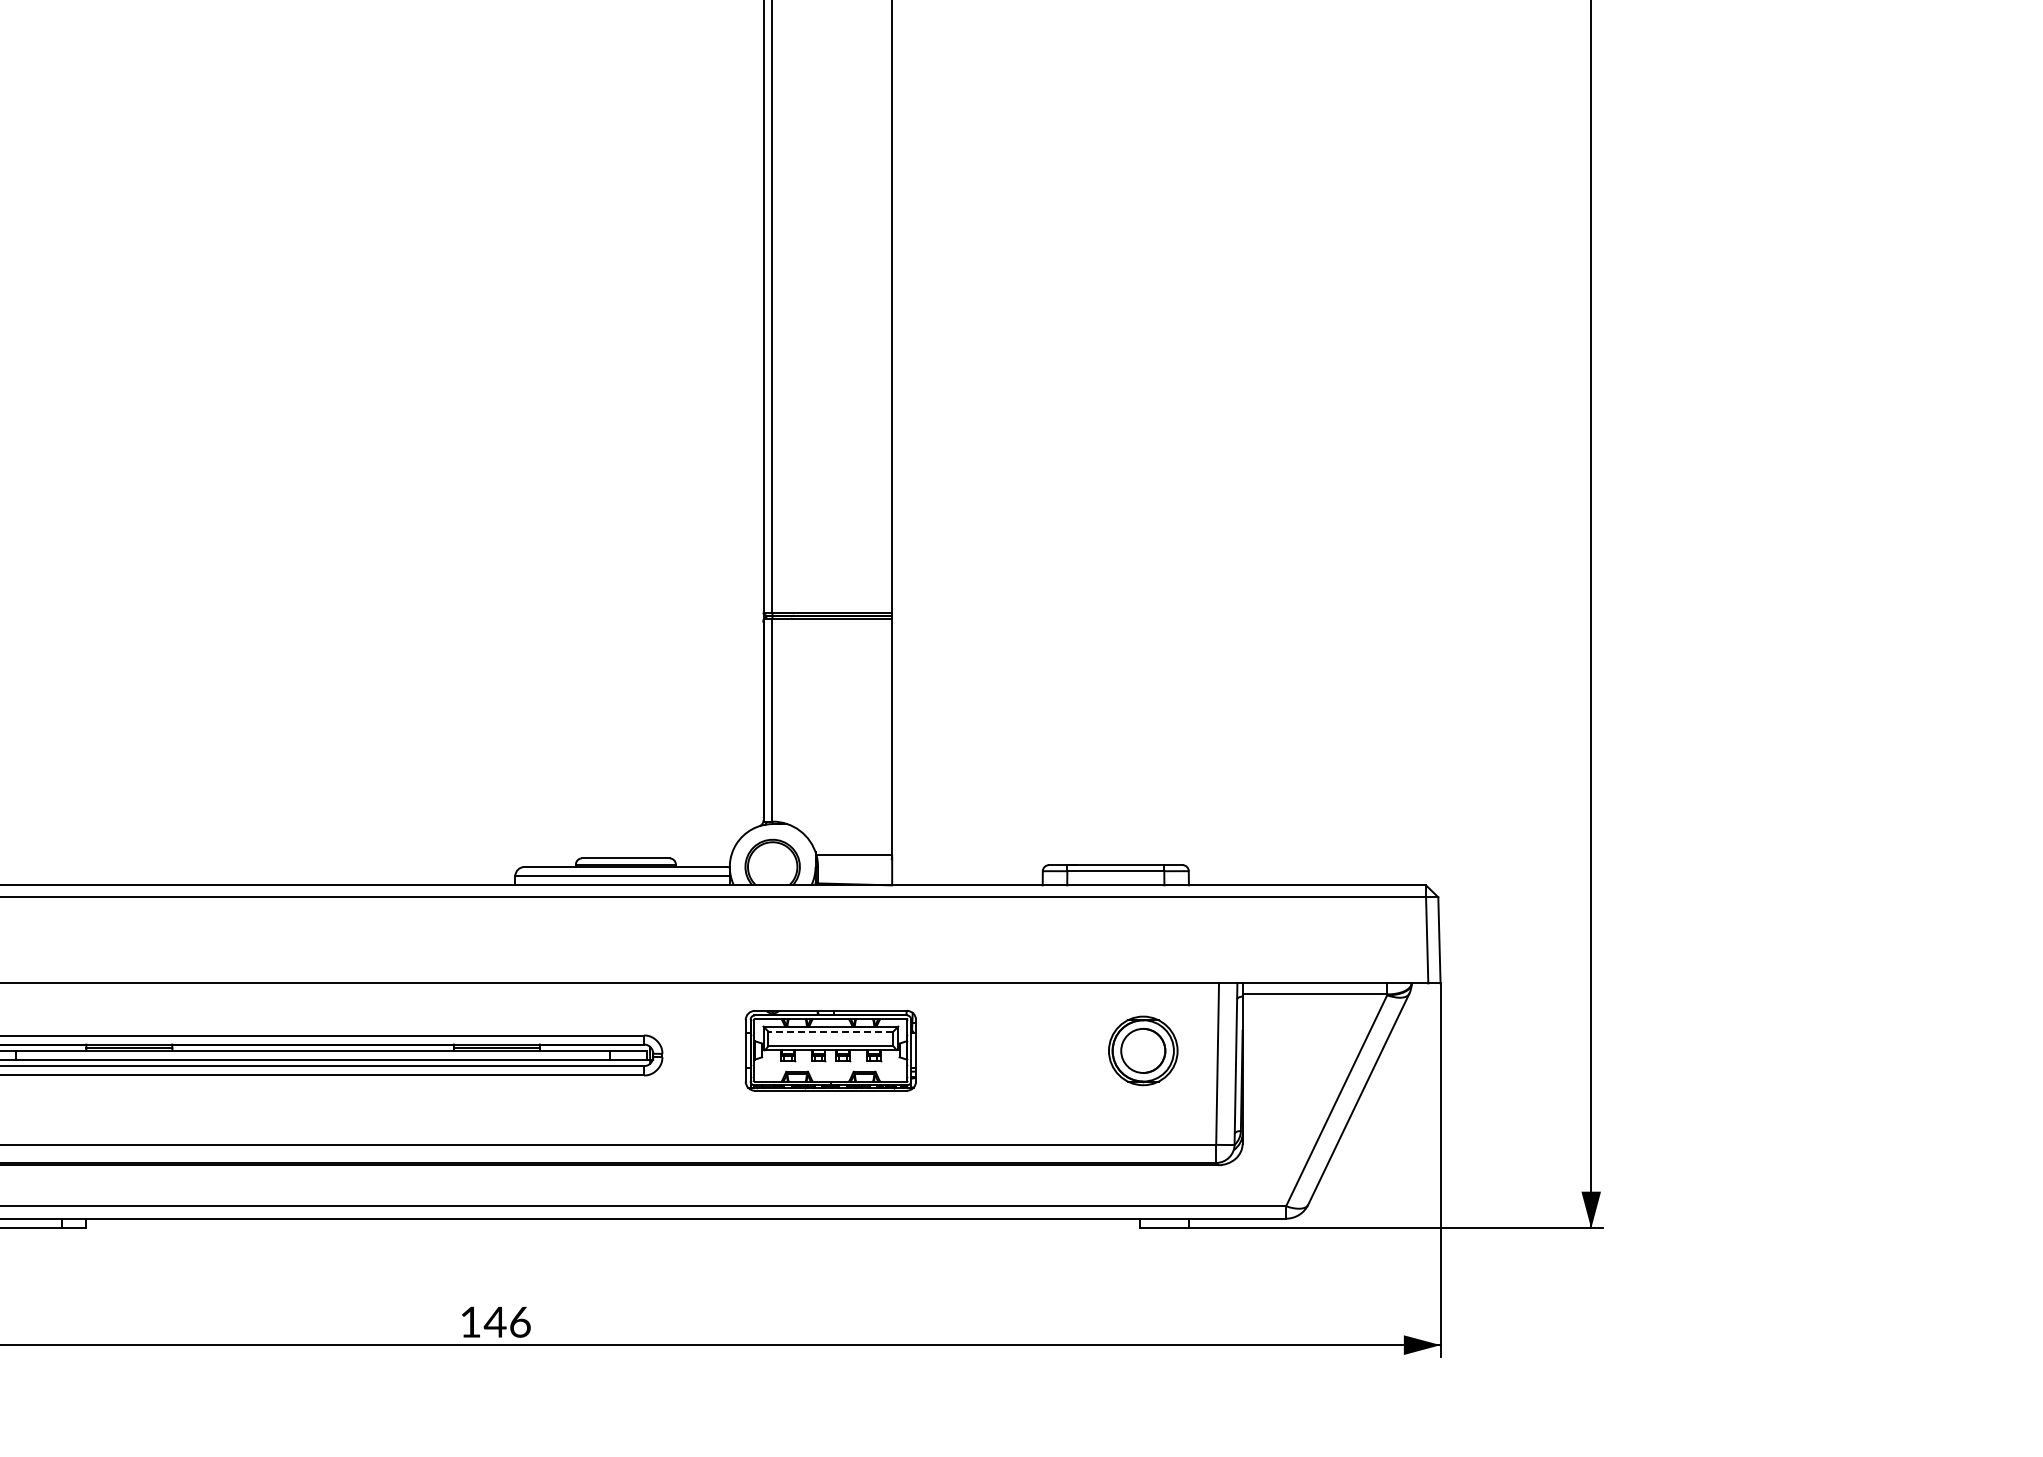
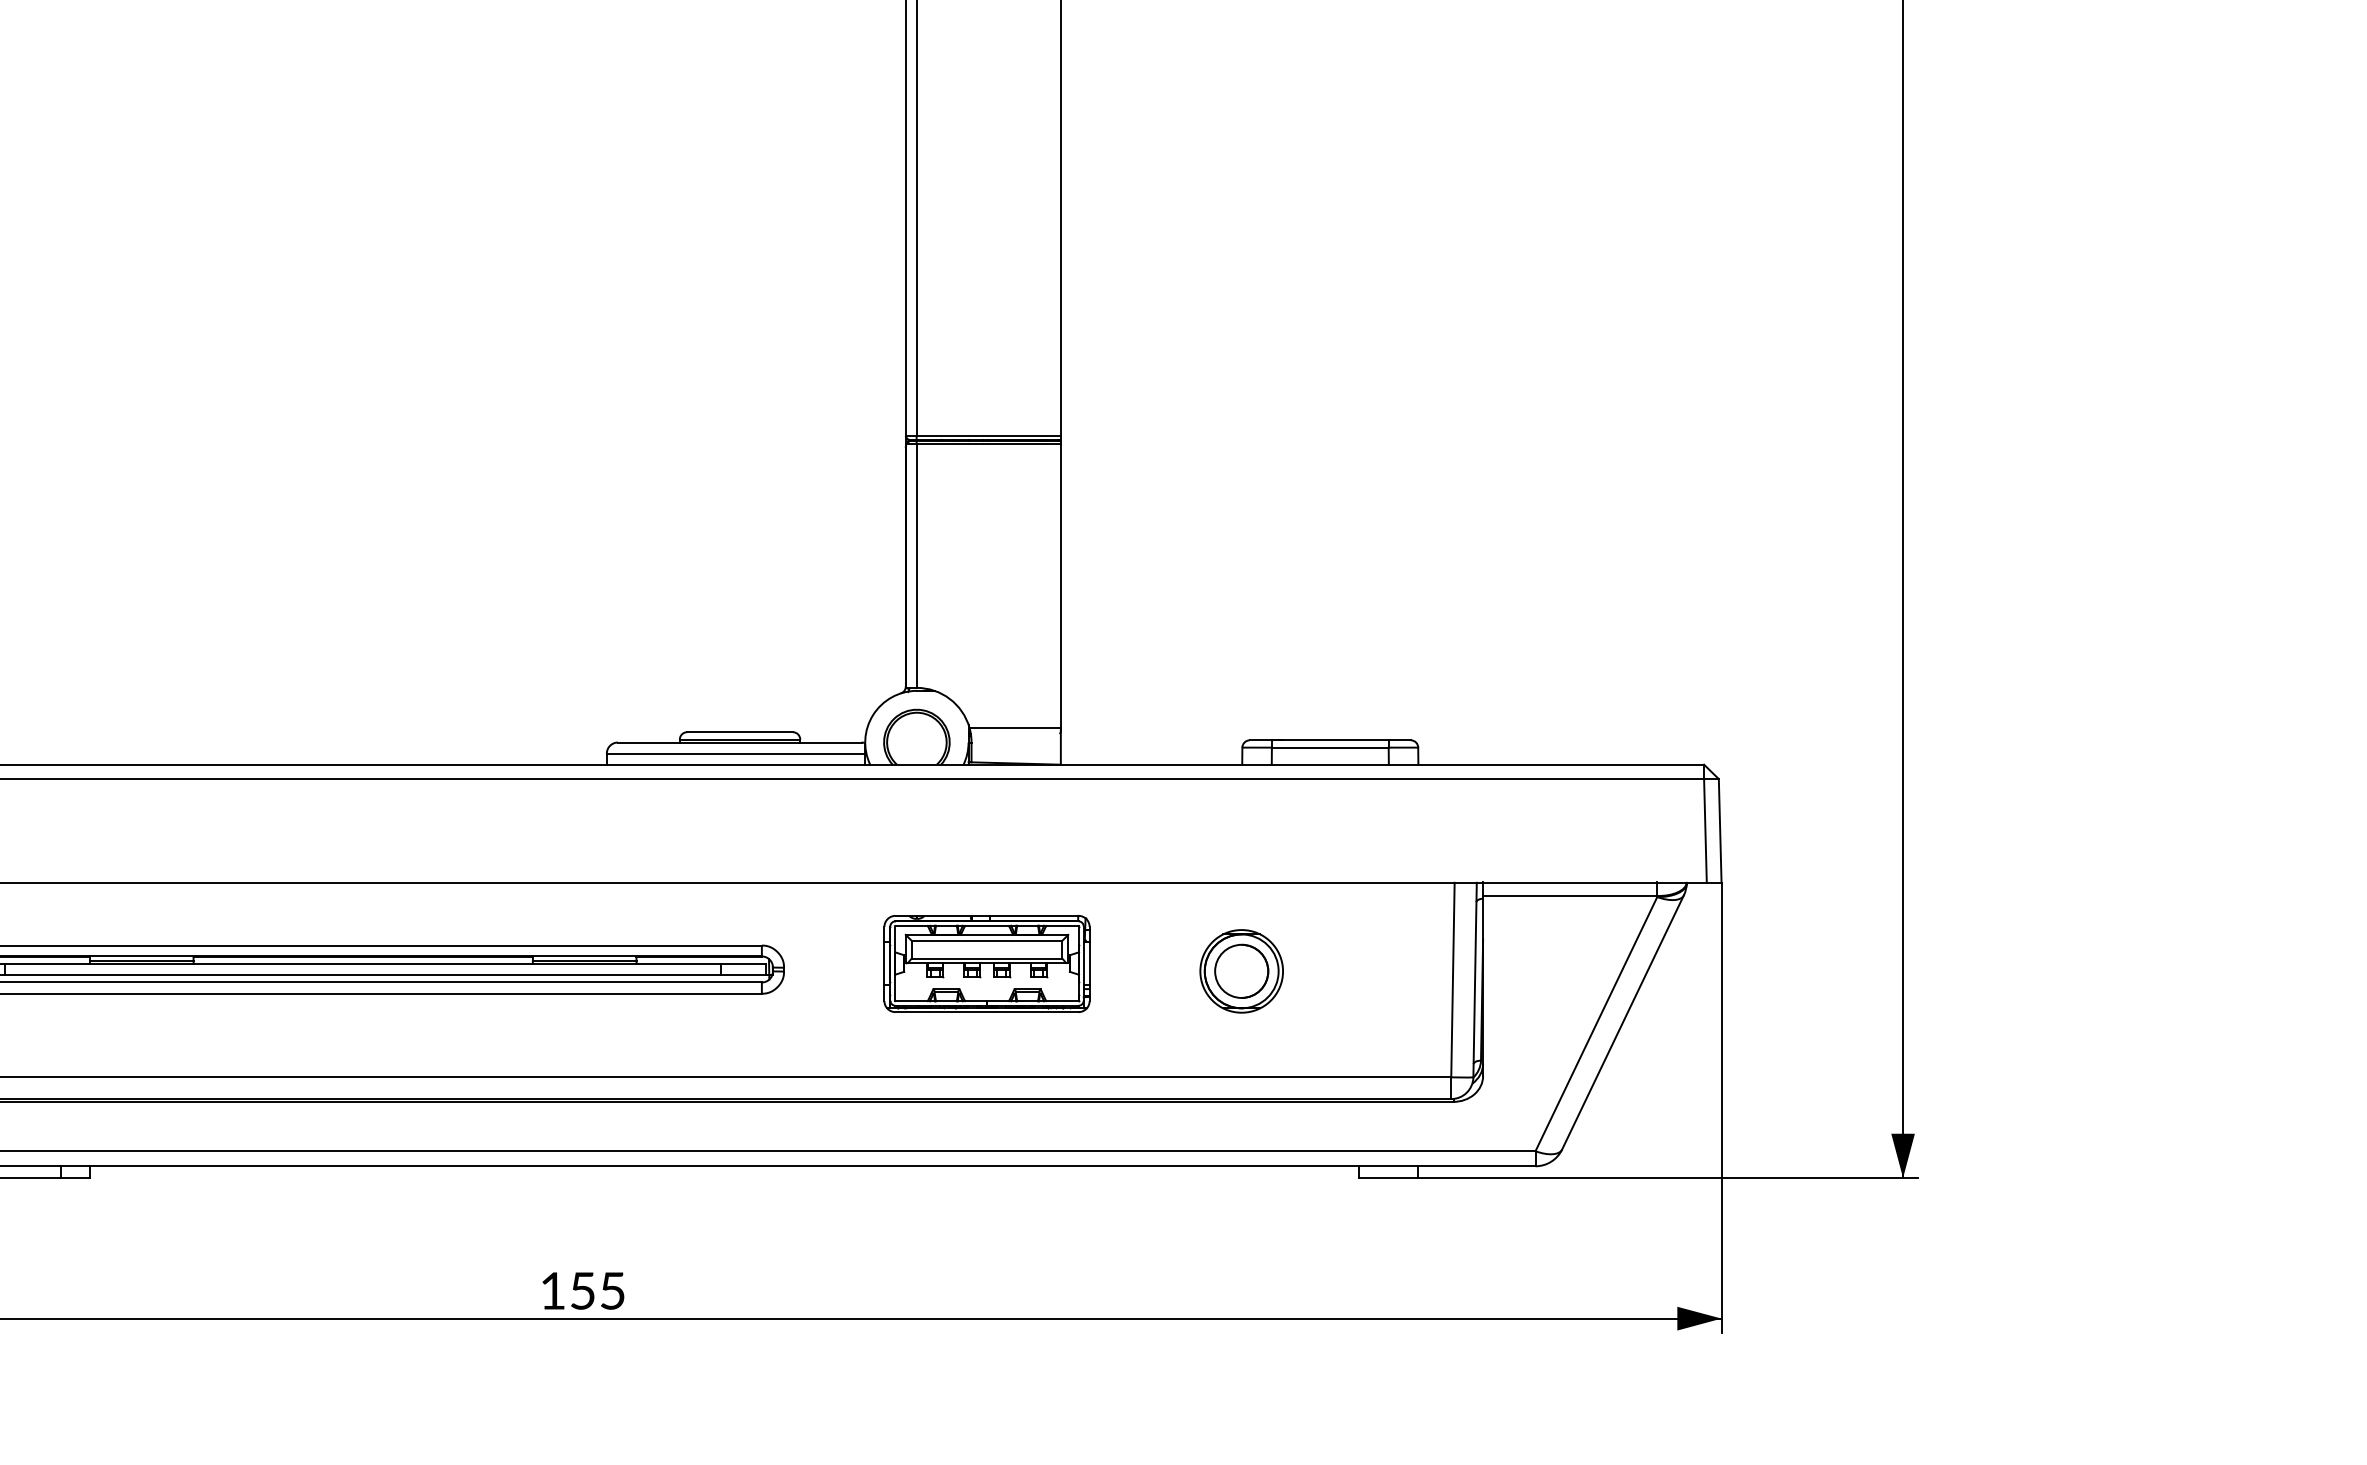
line: (830, 1031) -> (986, 940), dashed -> solid
part: (1143, 1050) -> (1241, 970), moved
text: (506, 1321) -> (596, 1290), 146 -> 155

